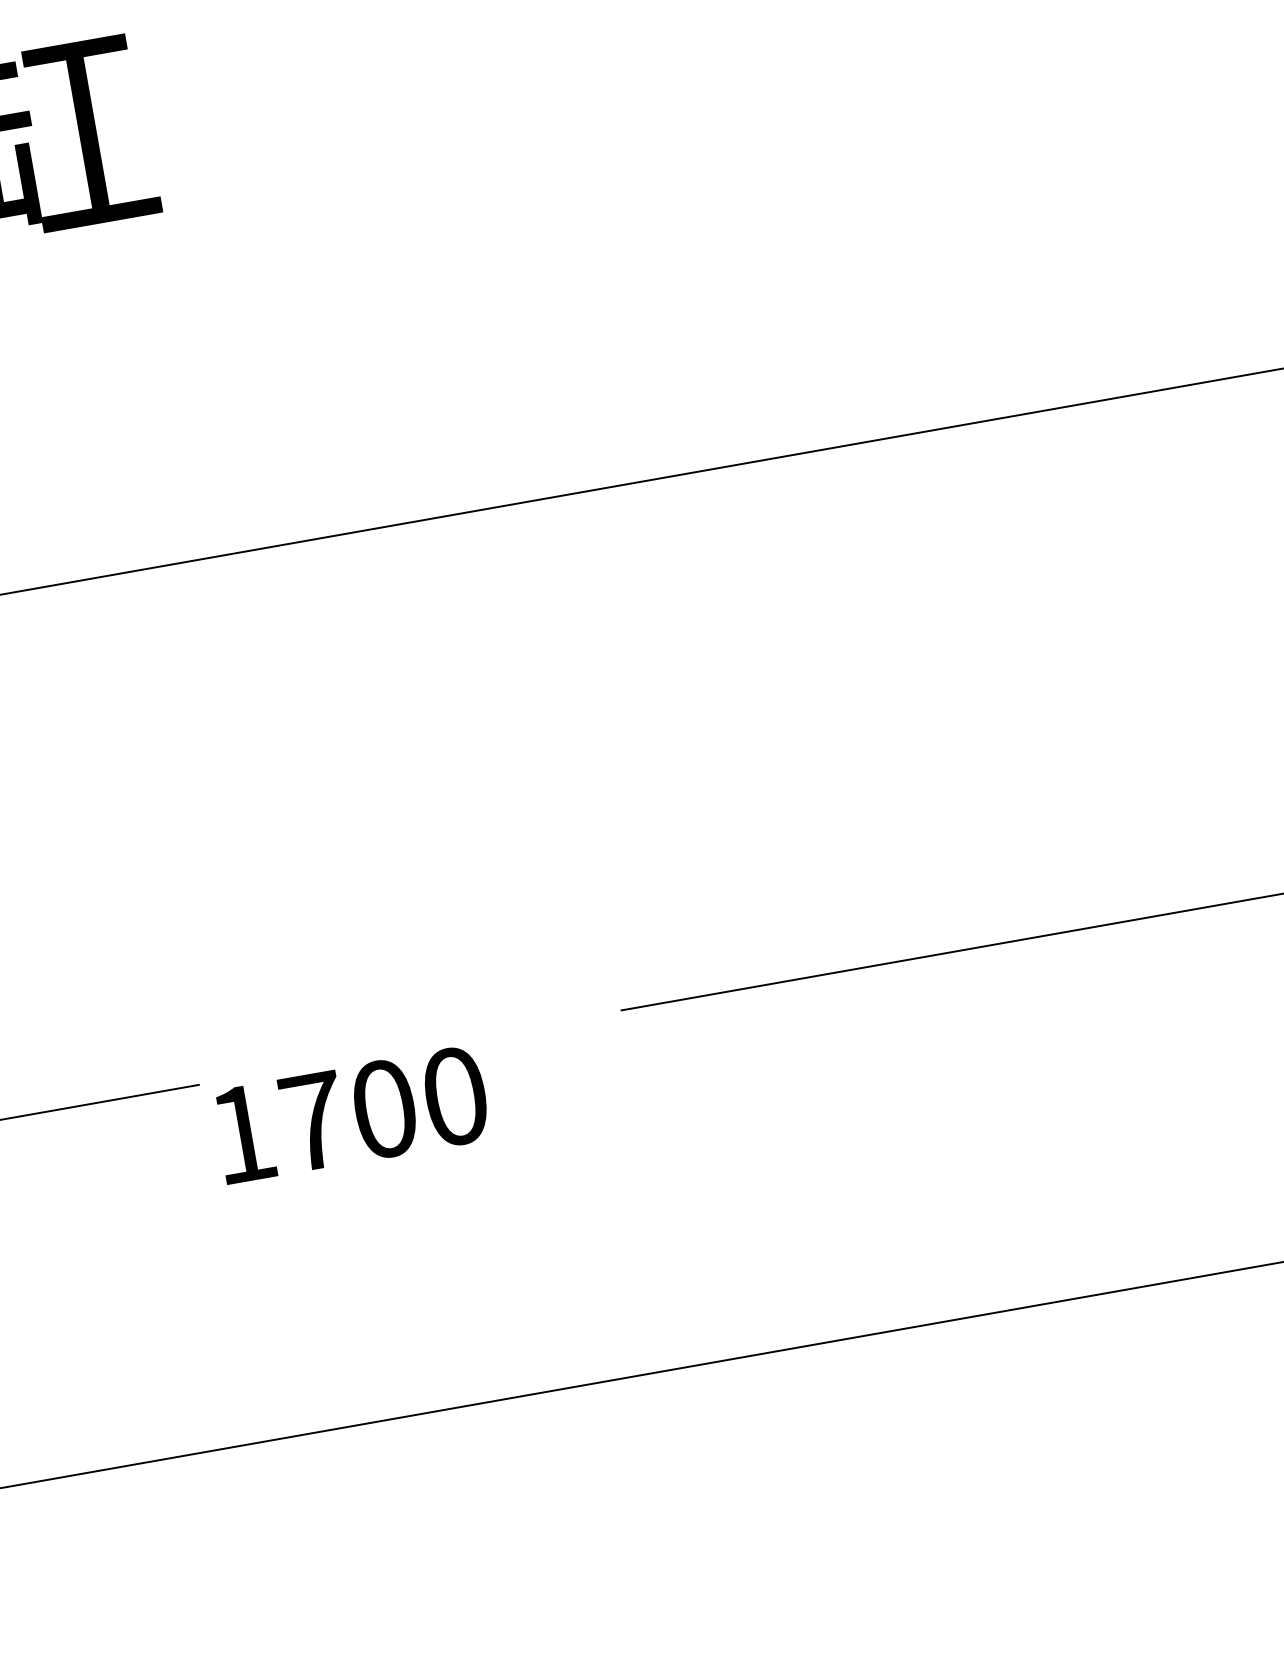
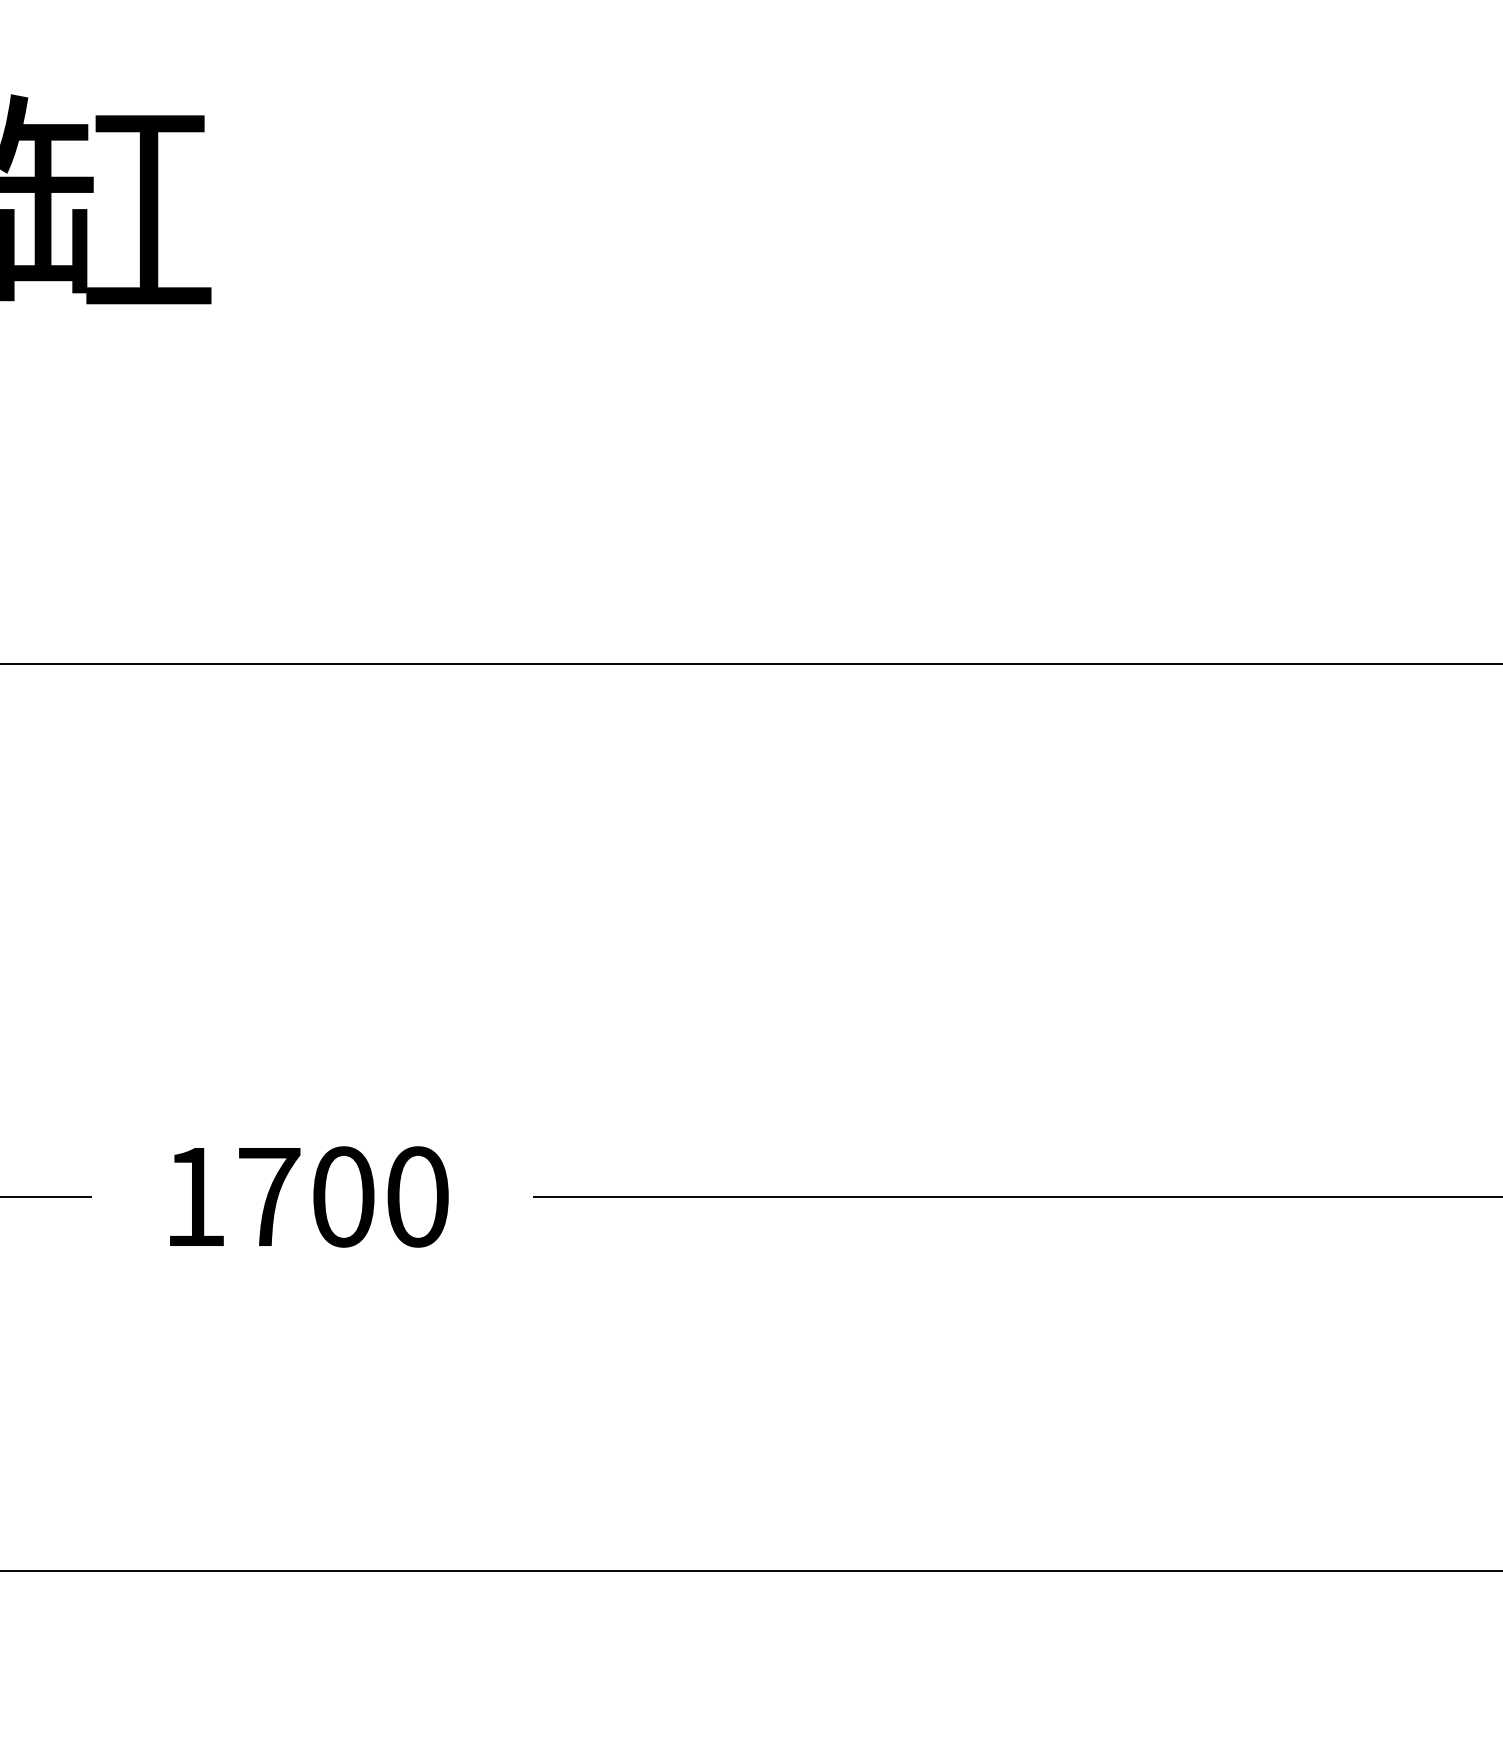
text: (351, 1114) -> (309, 1196), moved

